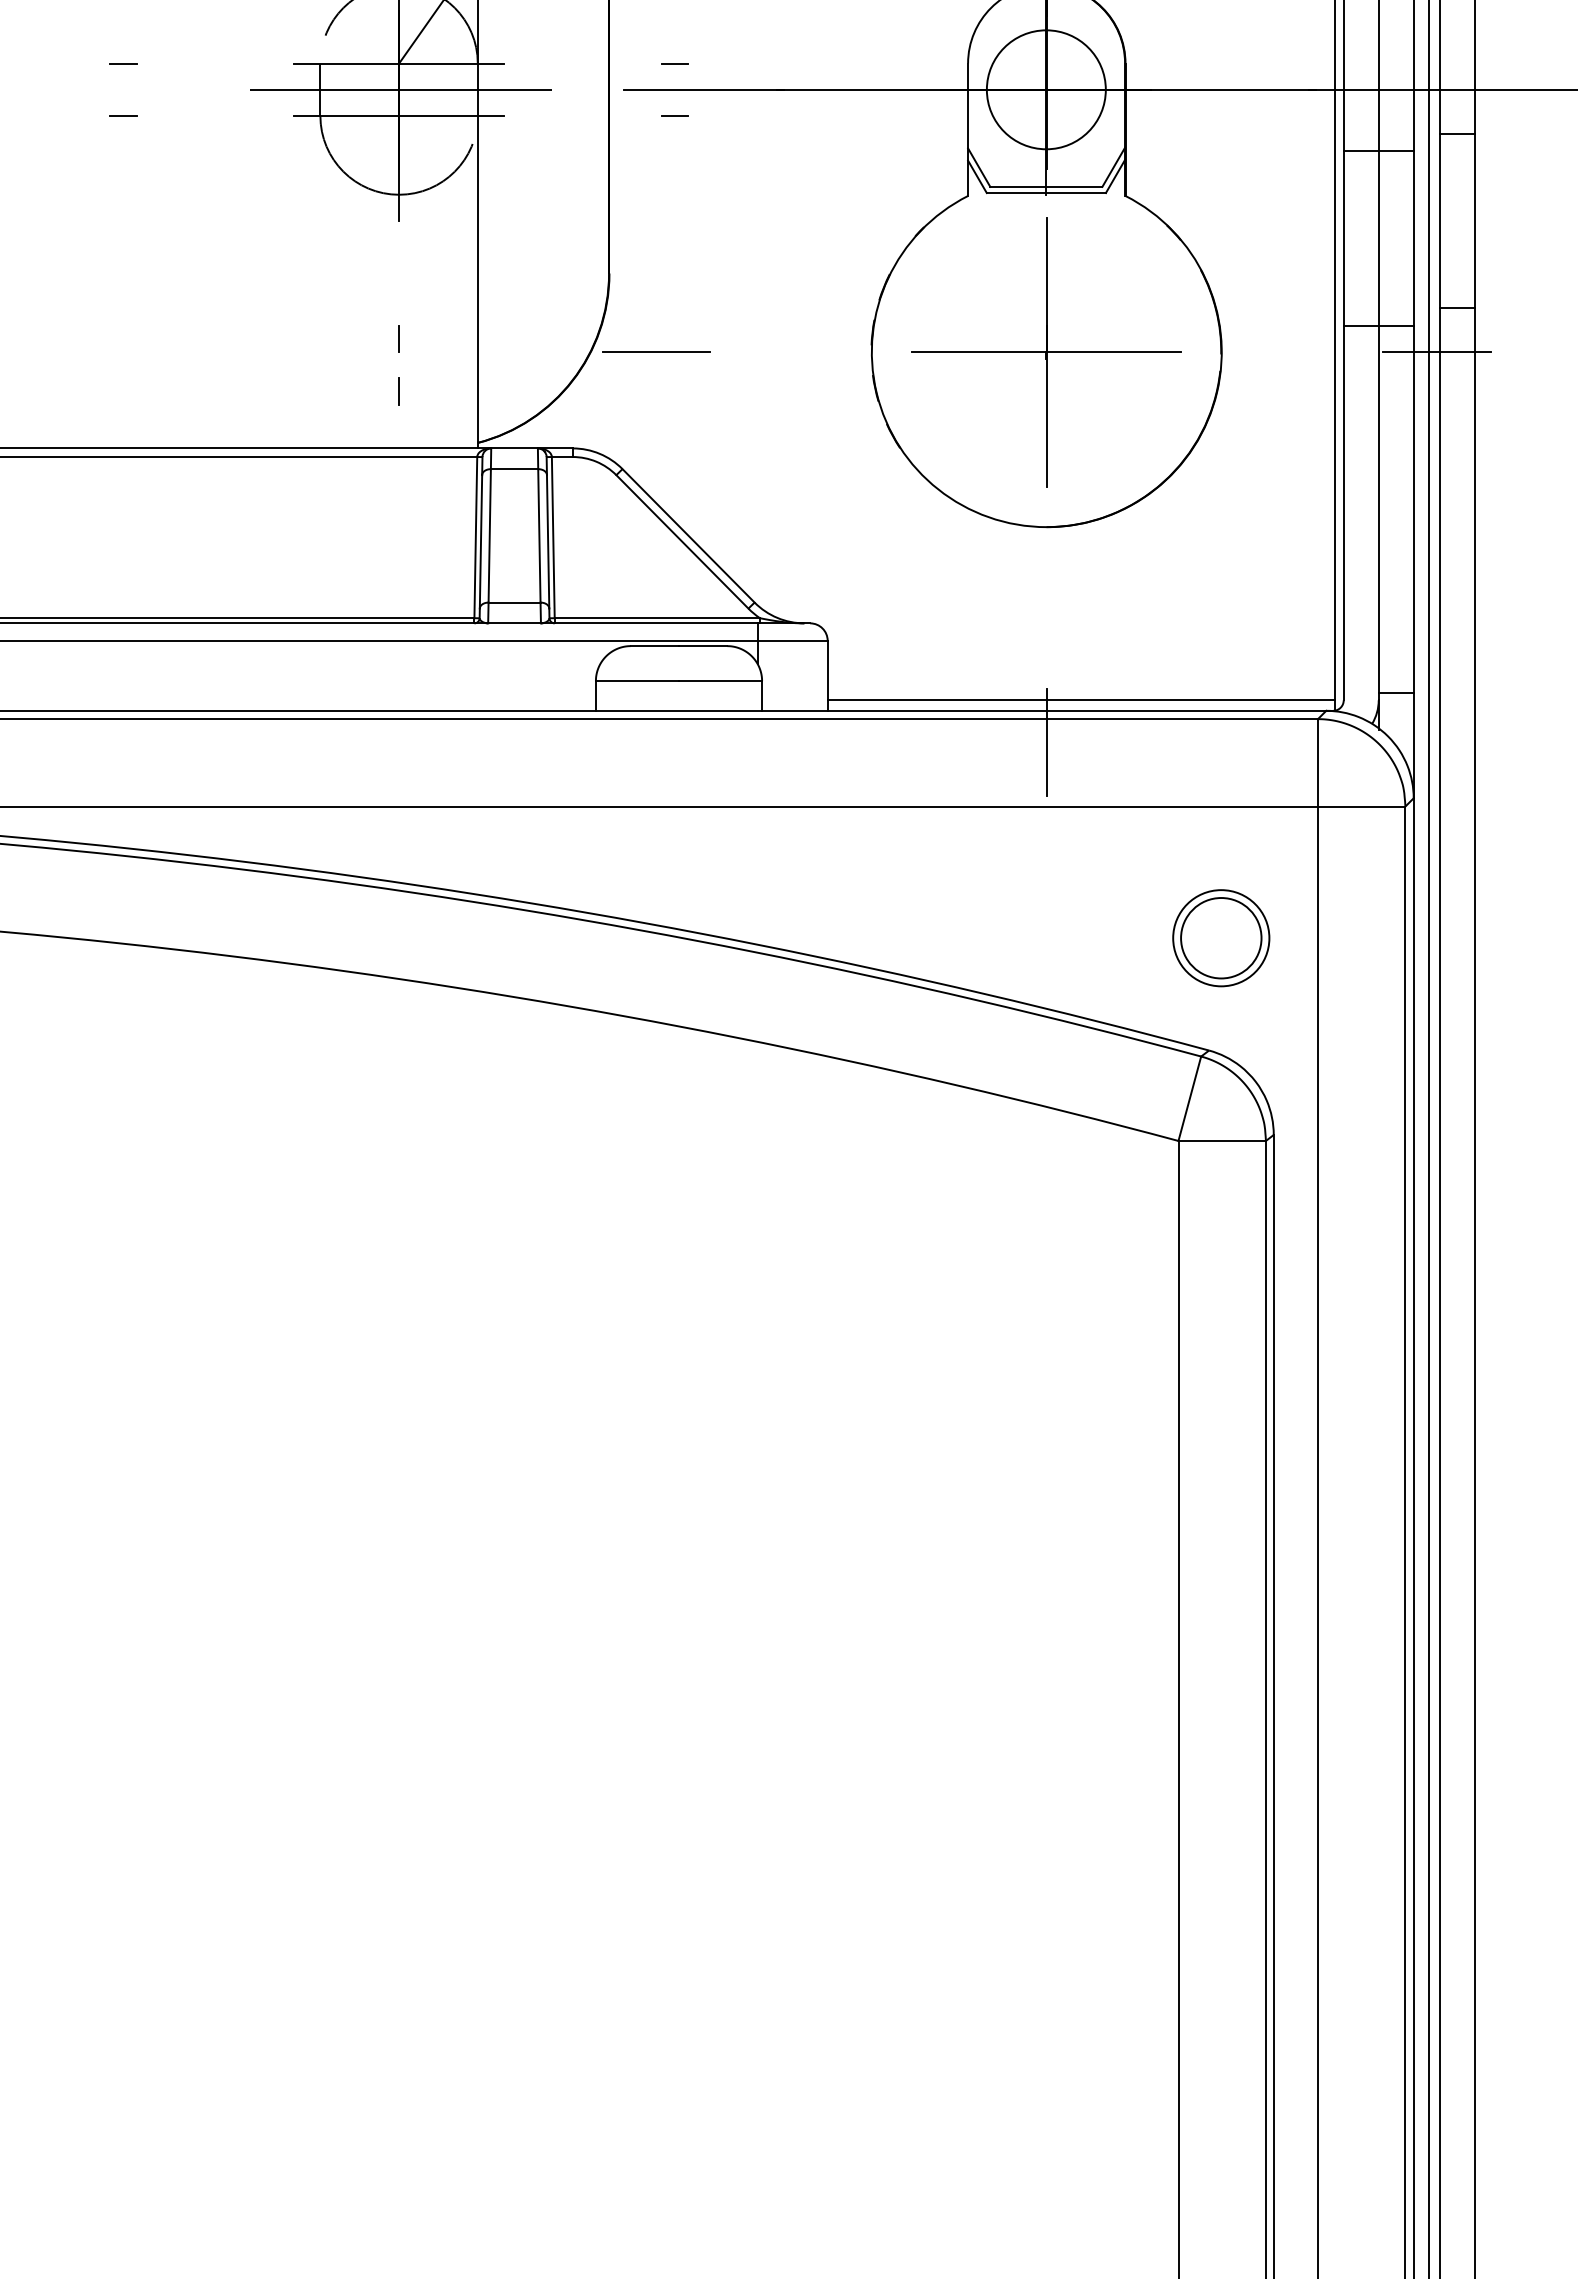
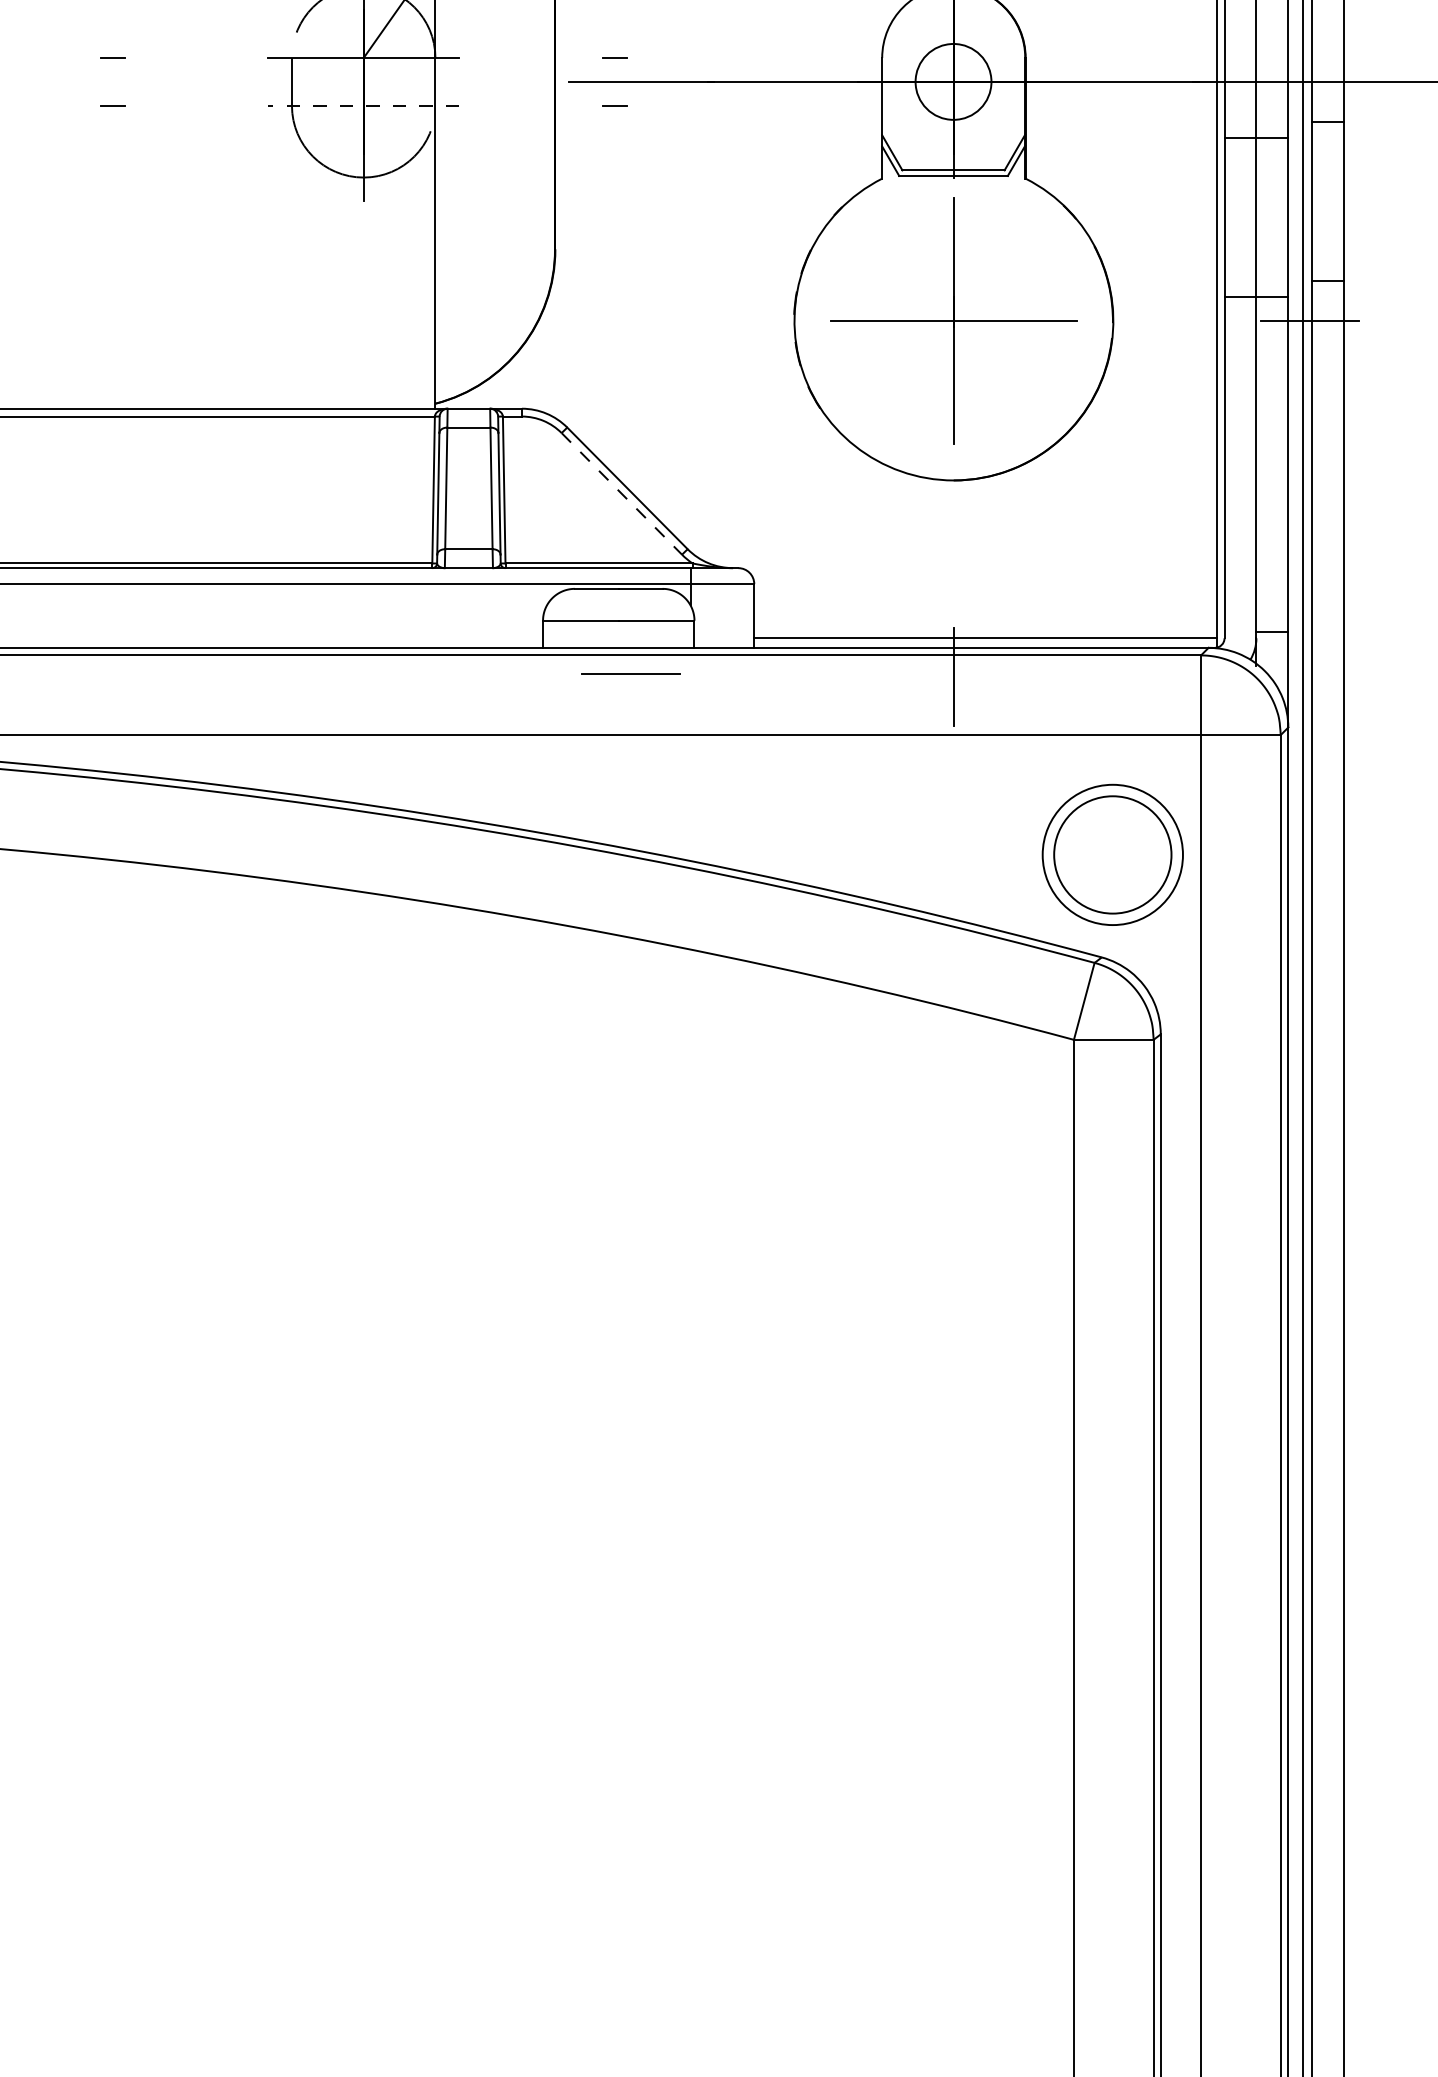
line: (400, 89) -> (364, 81), removed
circle: (1045, 89) -> (952, 81), size x0.7
line: (399, 116) -> (364, 106), solid -> dashed
line: (399, 338) -> (364, 308), removed
line: (656, 351) -> (631, 673), moved
line: (399, 391) -> (364, 356), removed
line: (682, 541) -> (621, 493), solid -> dashed
part: (1221, 938) -> (1113, 855), size x1.6

